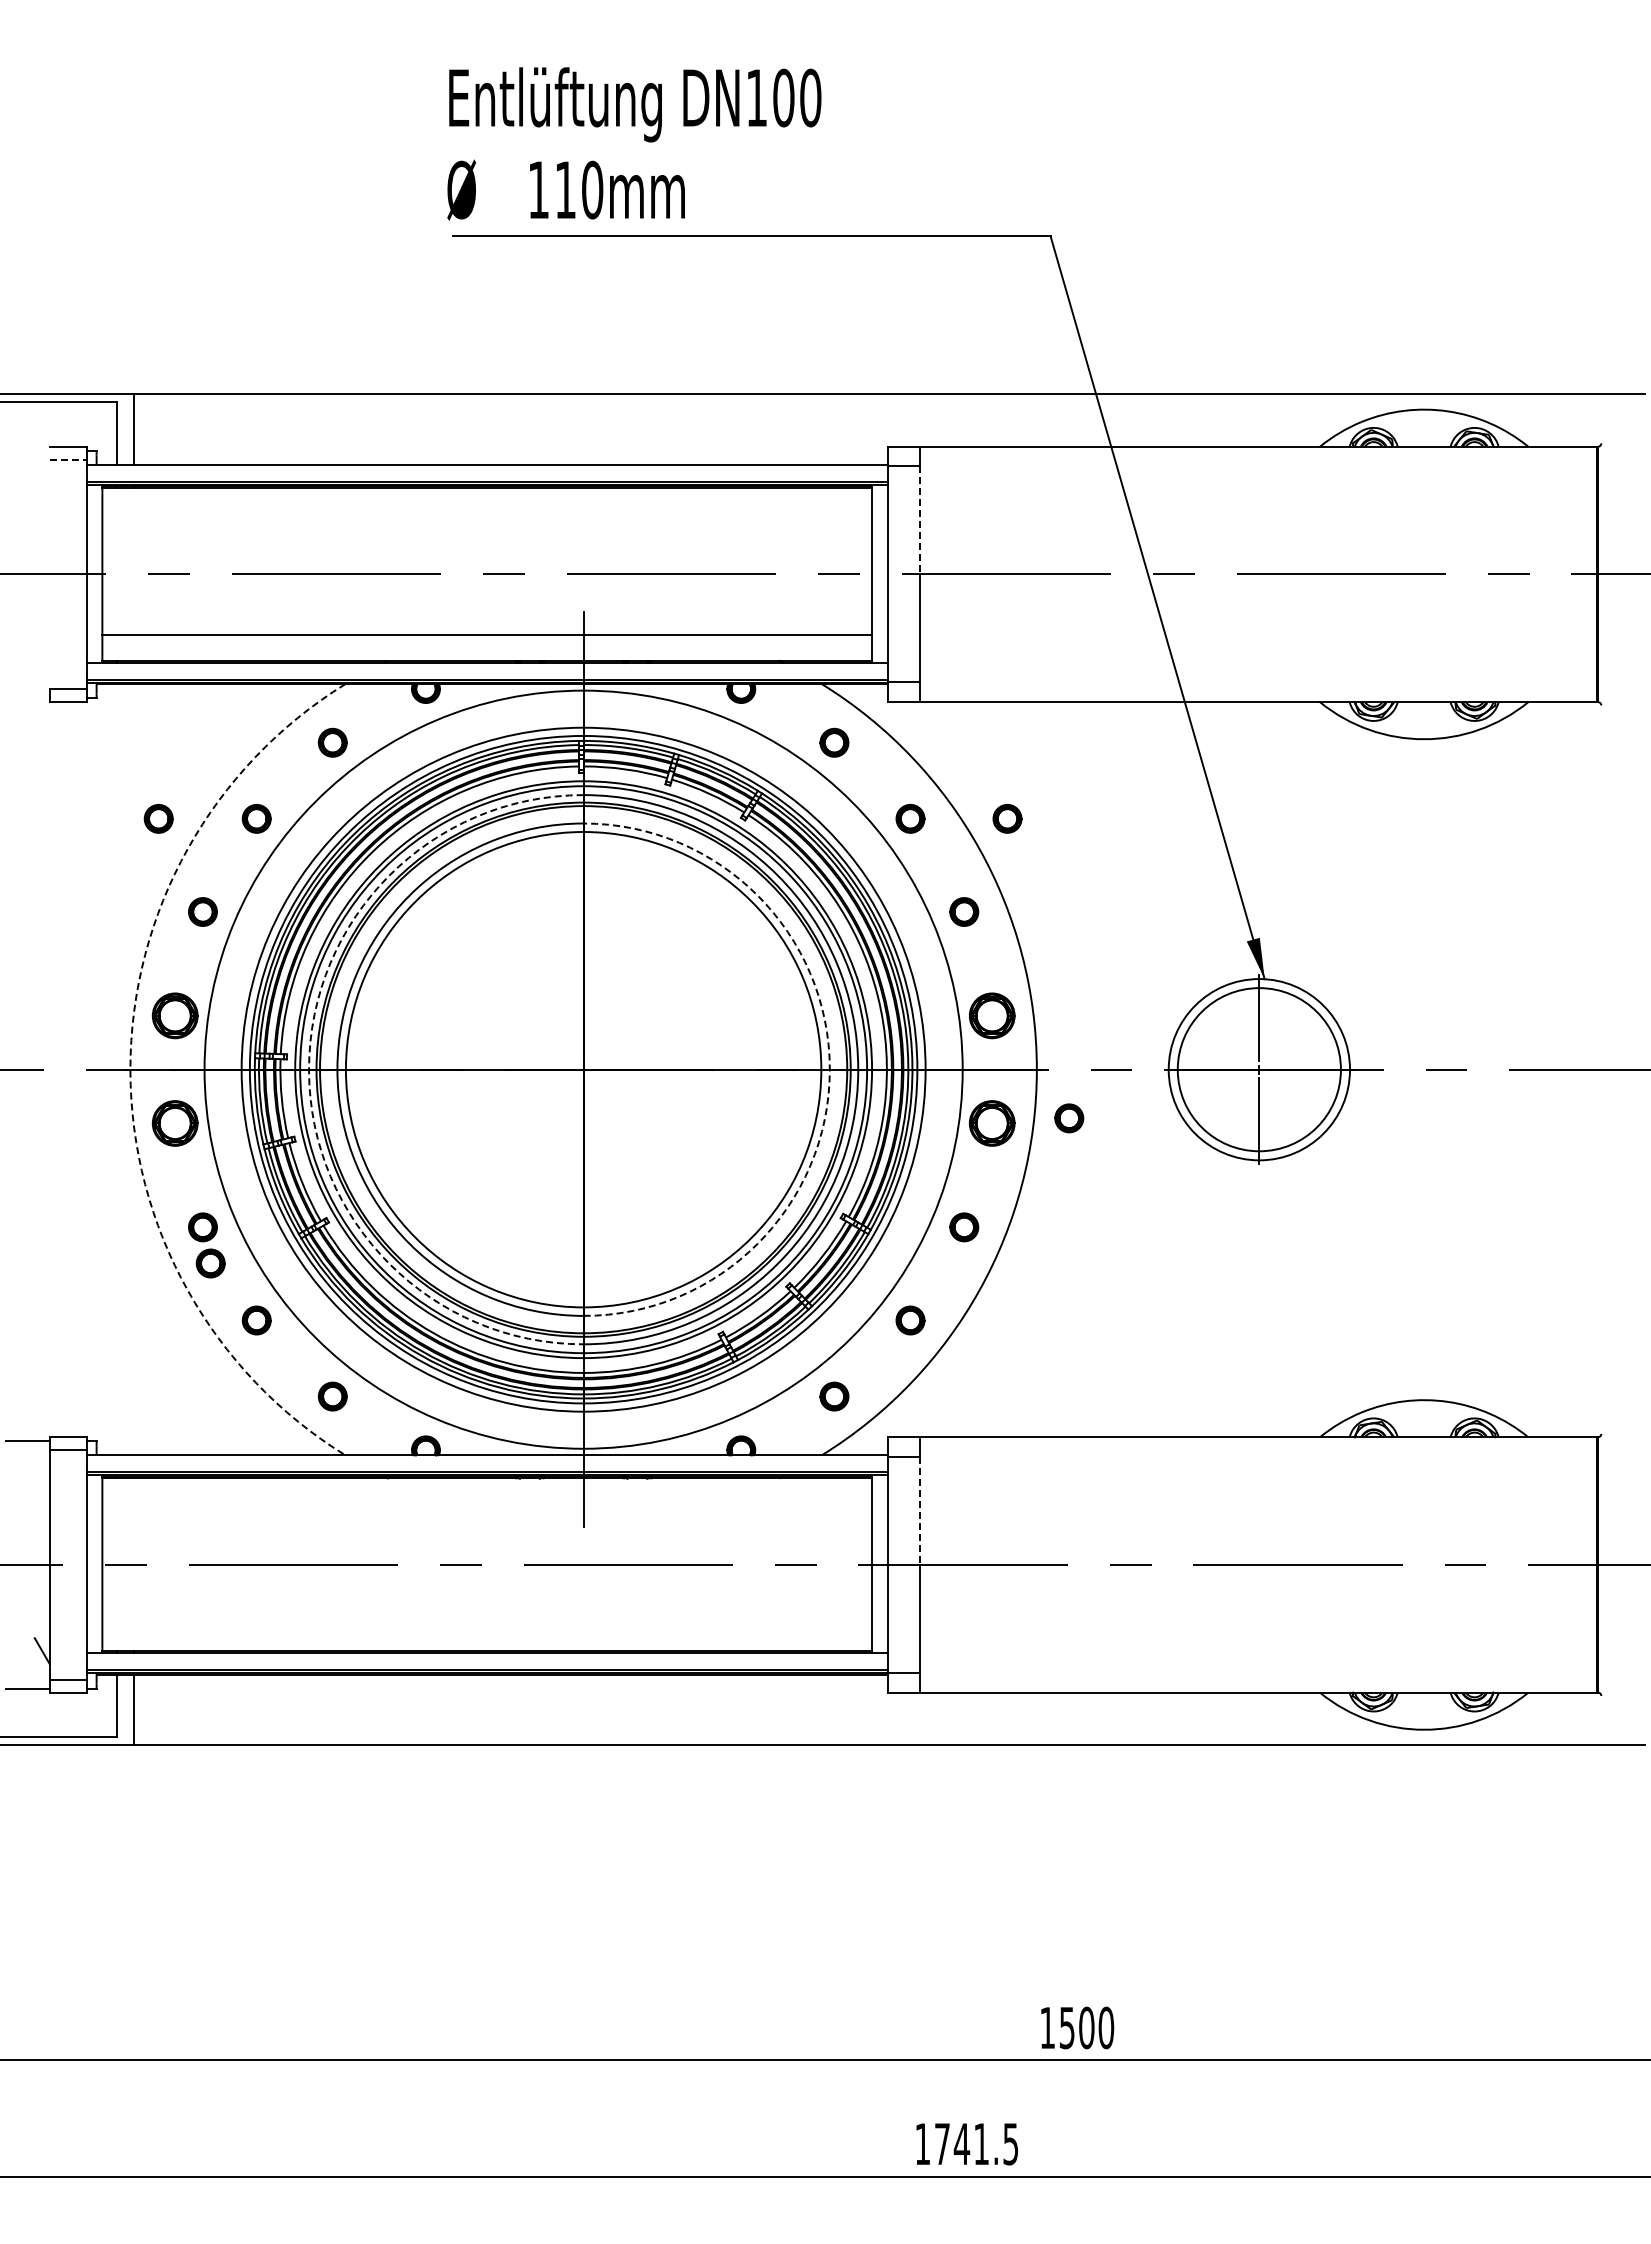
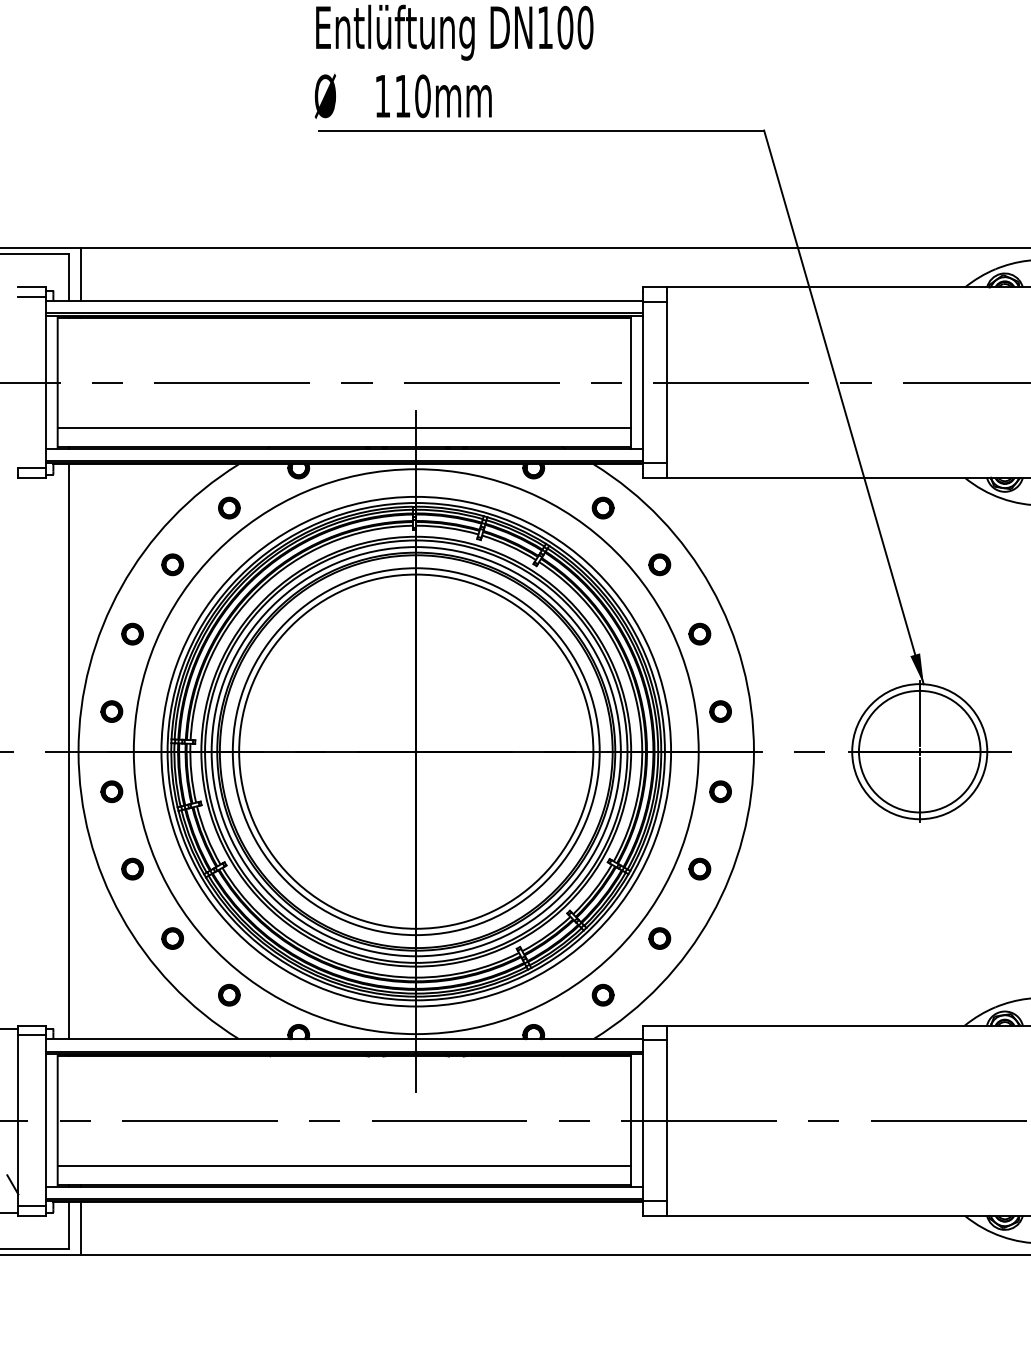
line: (68, 459) -> (32, 297), dashed -> solid
line: (919, 520) -> (666, 342), dashed -> solid
part: (158, 818) -> (99, 564), removed
part: (1007, 818) -> (732, 564), removed
part: (174, 1015) -> (111, 711), size x0.62
part: (991, 1015) -> (720, 711), size x0.62
line: (117, 1069) -> (68, 751), added
arc: (130, 1069) -> (78, 751), dashed -> solid
arc: (309, 1069) -> (212, 751), dashed -> solid
arc: (829, 1069) -> (599, 751), dashed -> solid
part: (1069, 1118) -> (778, 788), removed
part: (174, 1123) -> (111, 791), size x0.62
part: (991, 1123) -> (720, 791), size x0.62
part: (210, 1263) -> (138, 896), removed
line: (919, 1510) -> (666, 1080), dashed -> solid
line: (487, 1625) -> (344, 1165), added

